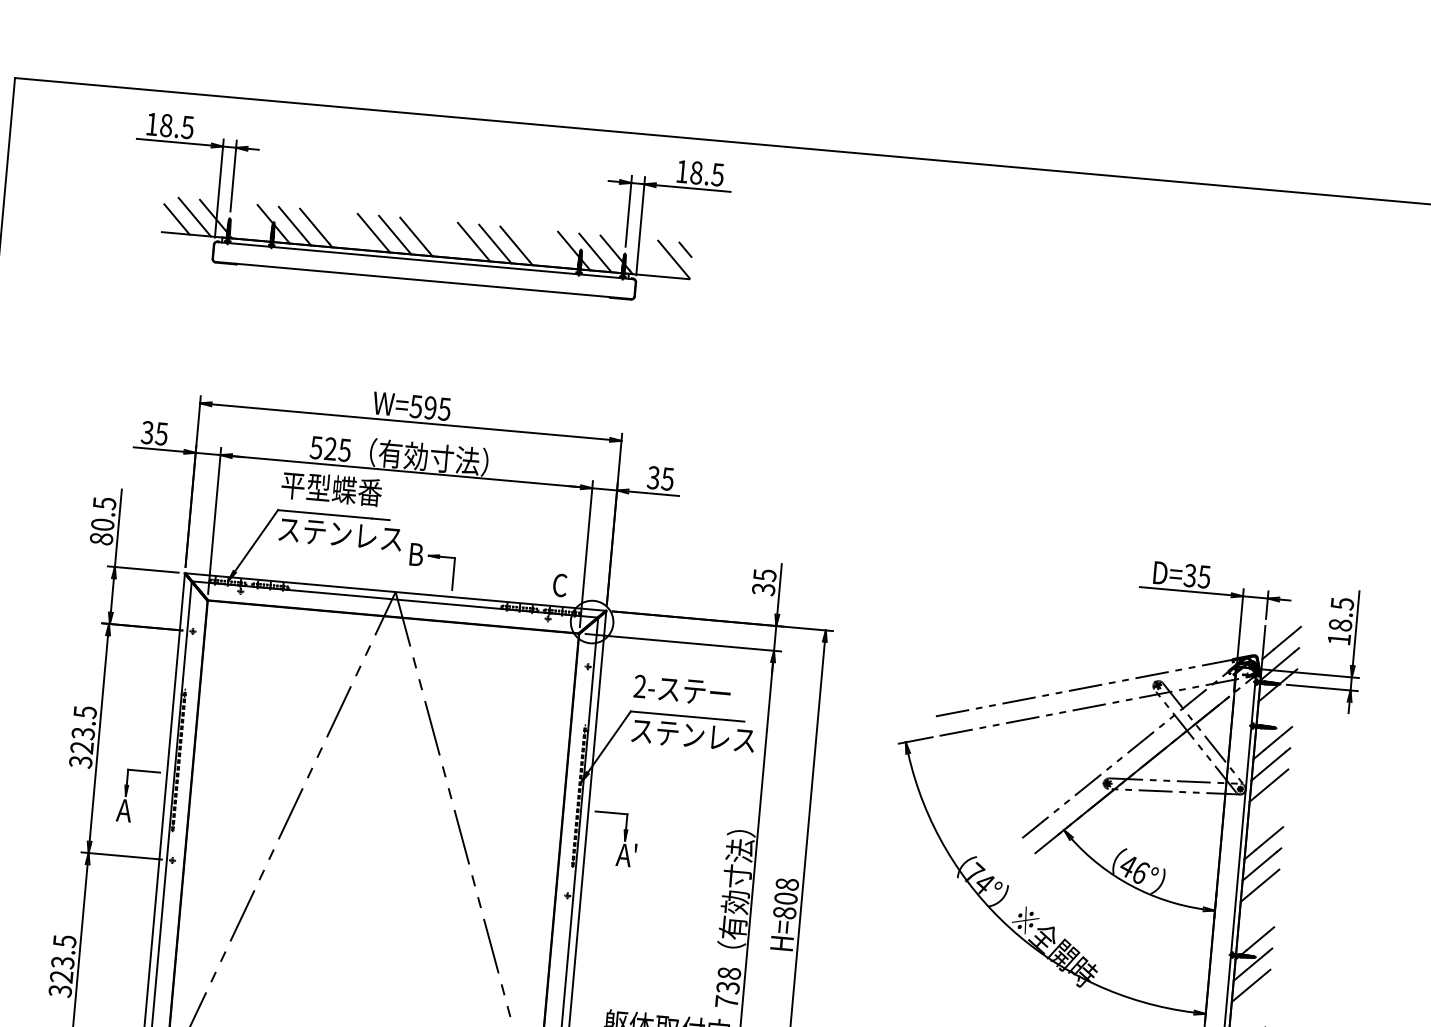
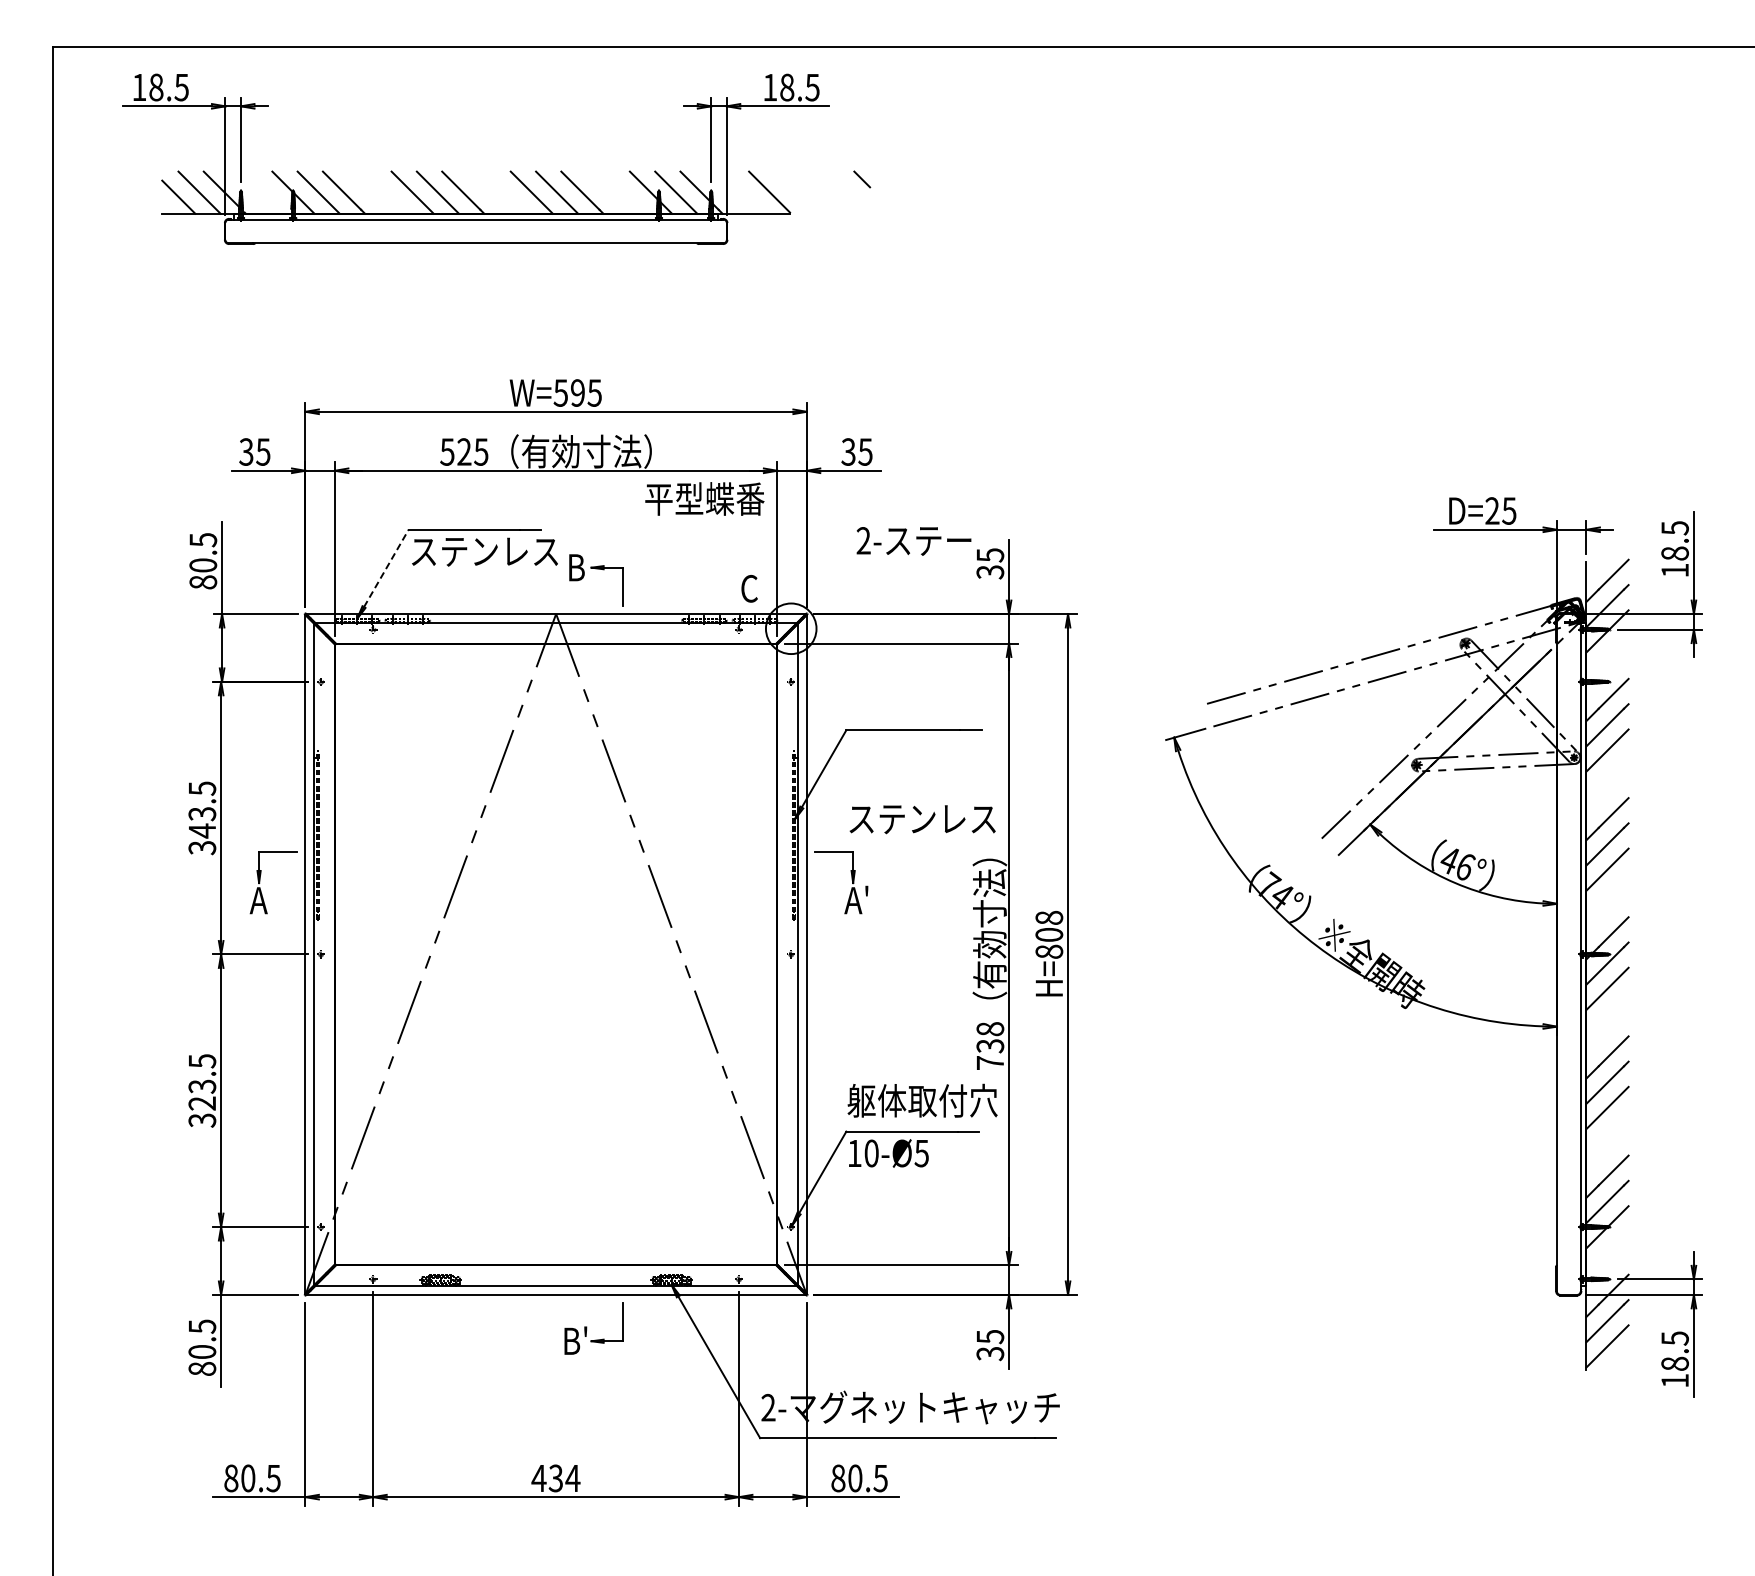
part: (408, 225) -> (452, 180), moved
text: (331, 488) -> (704, 498), moved
line: (256, 541) -> (386, 568), solid -> dashed
text: (1190, 575) -> (1492, 510), D=35 -> D=25
text: (681, 690) -> (913, 541), moved
text: (693, 735) -> (922, 819), moved
text: (81, 747) -> (201, 830), 323.5 -> 343.5

